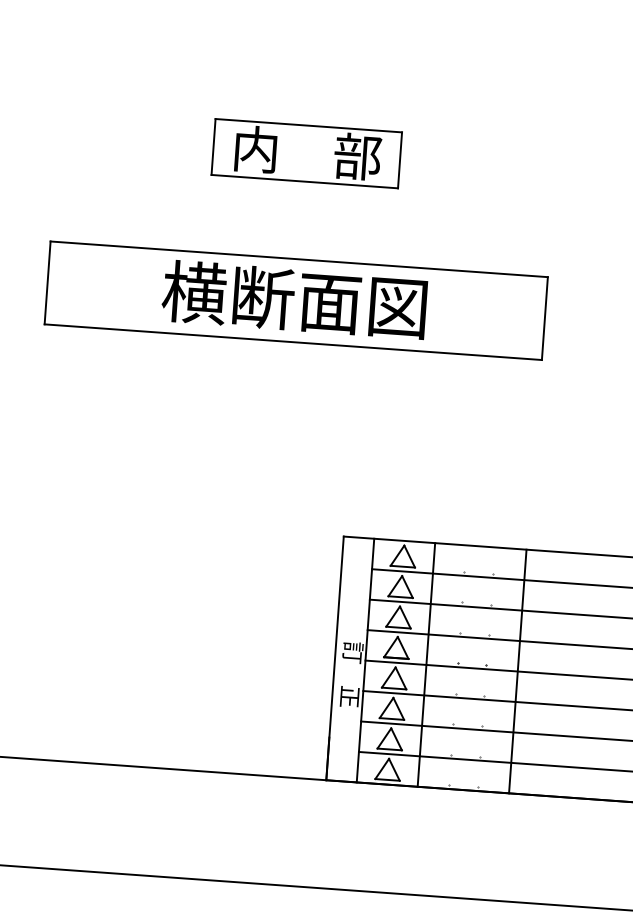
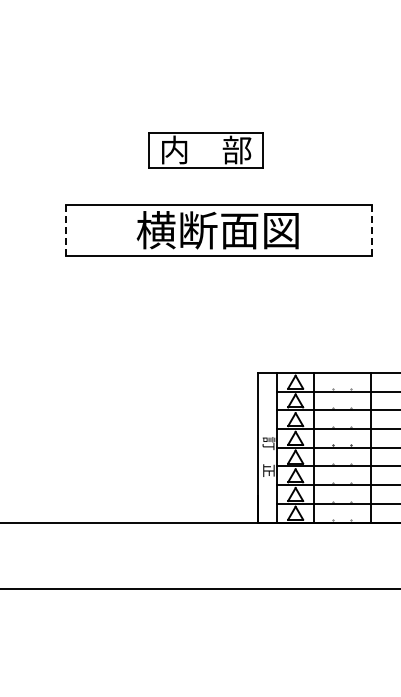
part: (306, 153) -> (205, 150), moved
line: (48, 282) -> (66, 230), solid -> dashed
line: (544, 318) -> (371, 230), solid -> dashed

